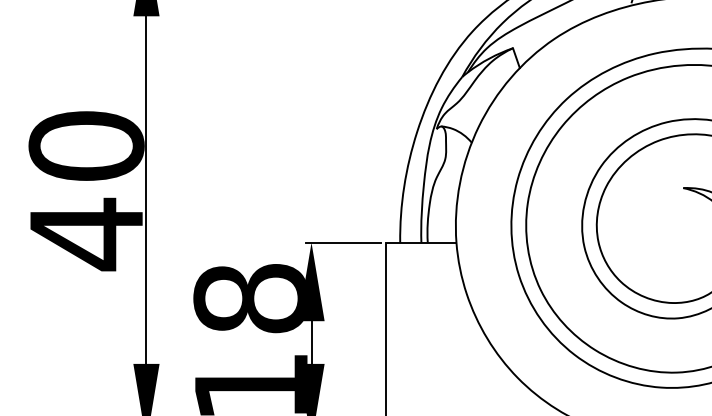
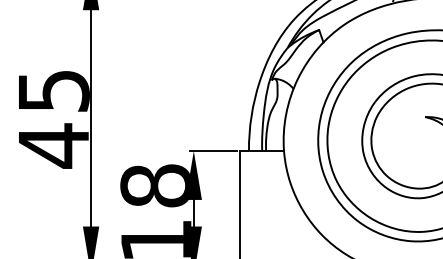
text: (86, 145) -> (53, 90), 40 -> 45

